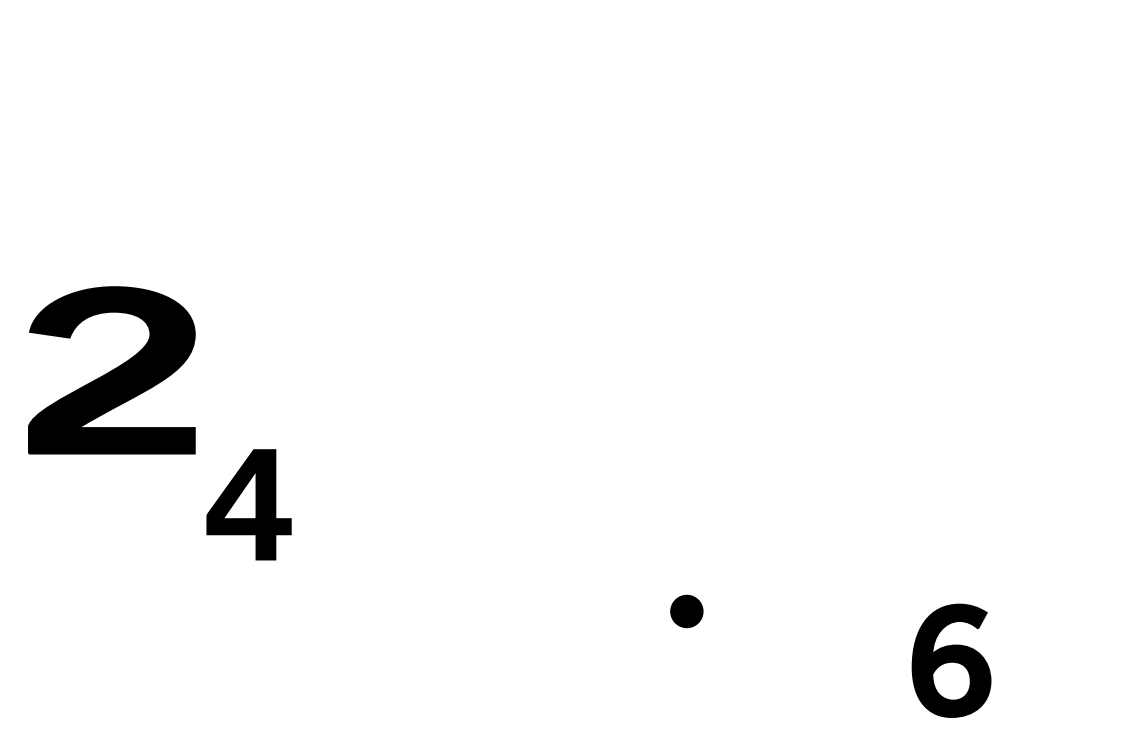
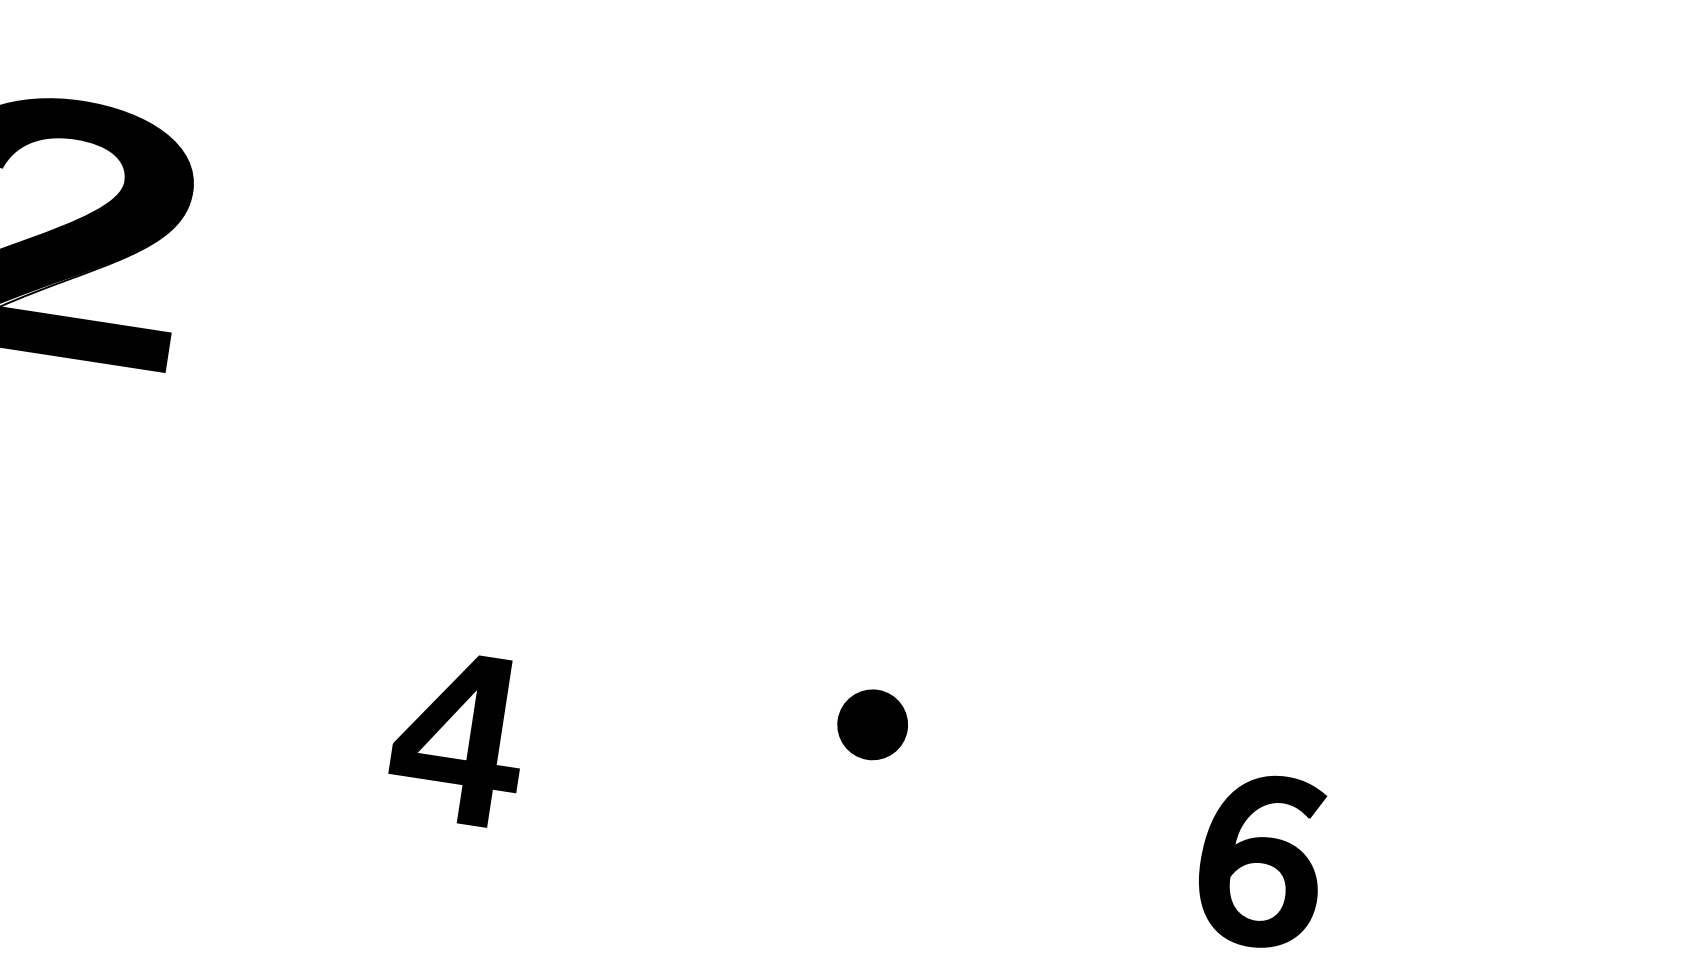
part: (248, 504) -> (458, 737), moved
part: (686, 611) -> (872, 724), size x1.43

